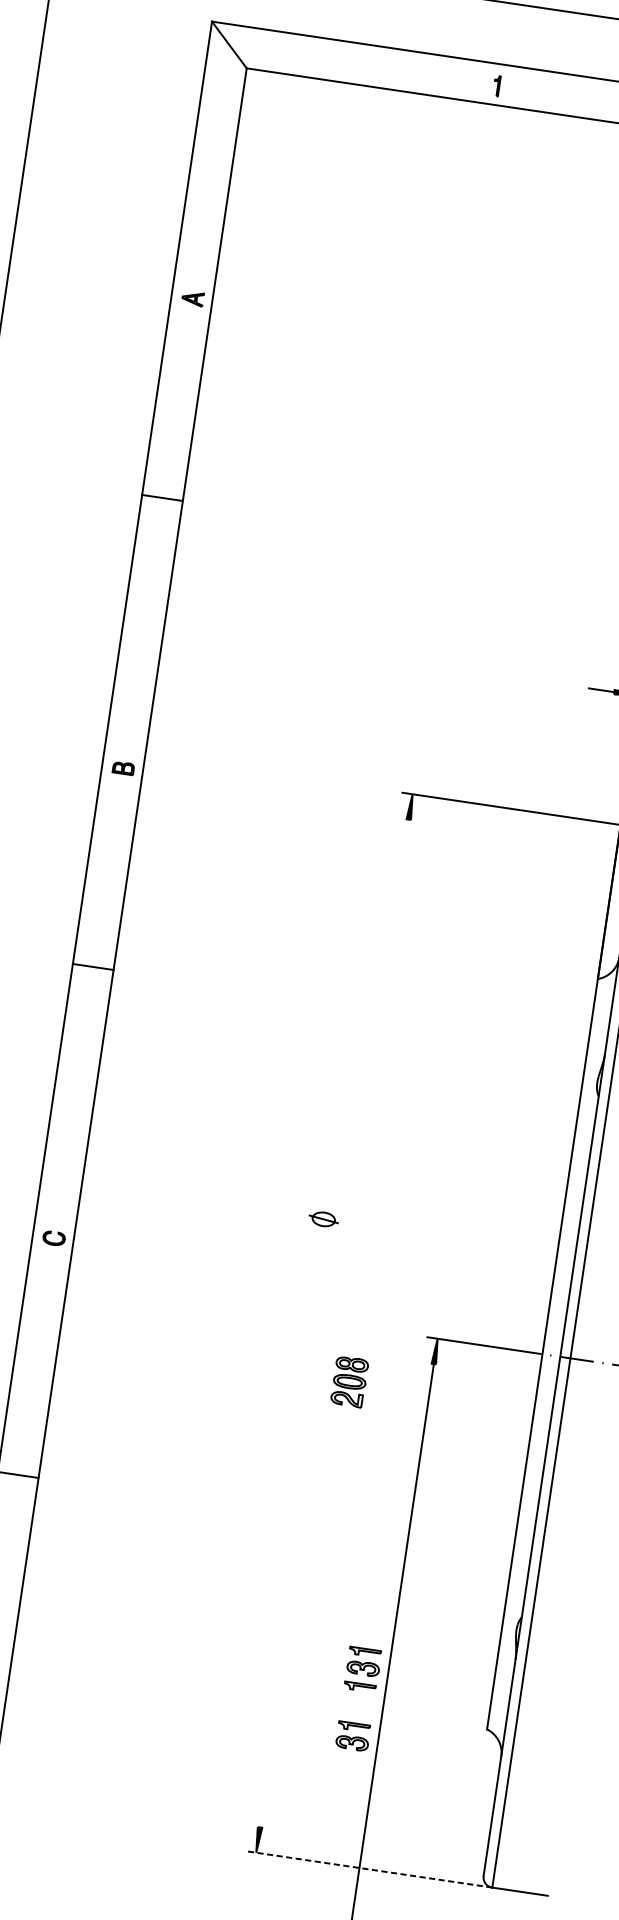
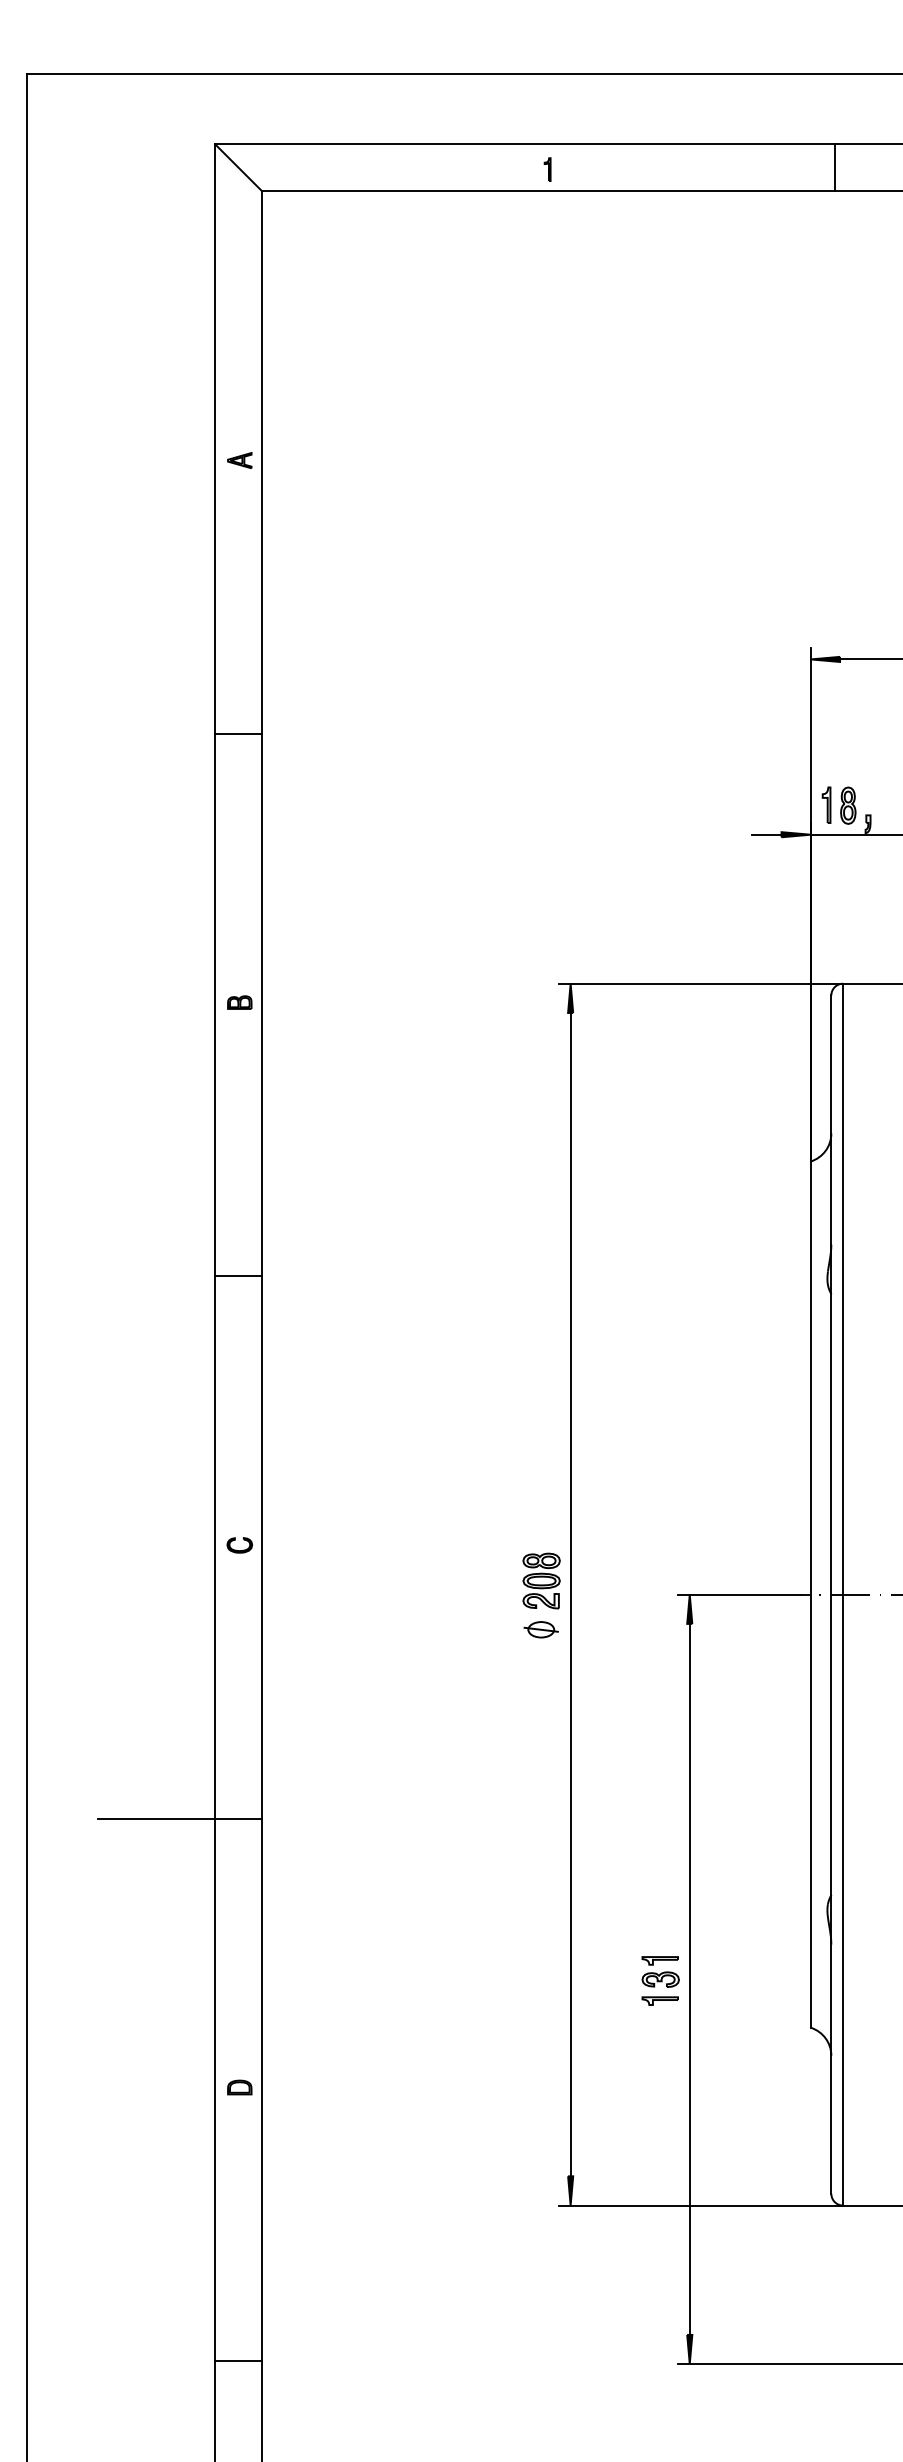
line: (162, 497) -> (238, 733), moved
line: (93, 967) -> (238, 1276), moved
part: (323, 1219) -> (540, 1629), moved
line: (334, 1323) -> (570, 1594), added
part: (349, 1381) -> (541, 1580), moved
part: (353, 1735) -> (660, 2057), removed
line: (368, 1869) -> (700, 2205), dashed -> solid

